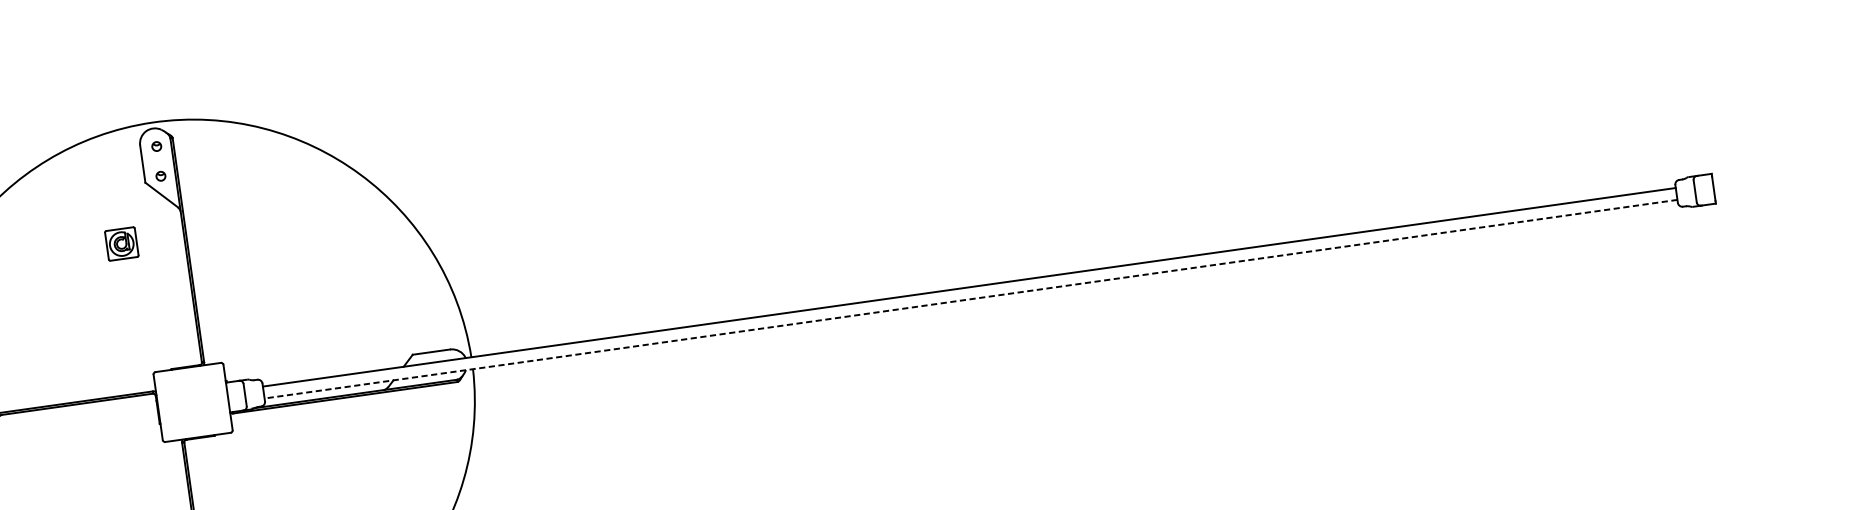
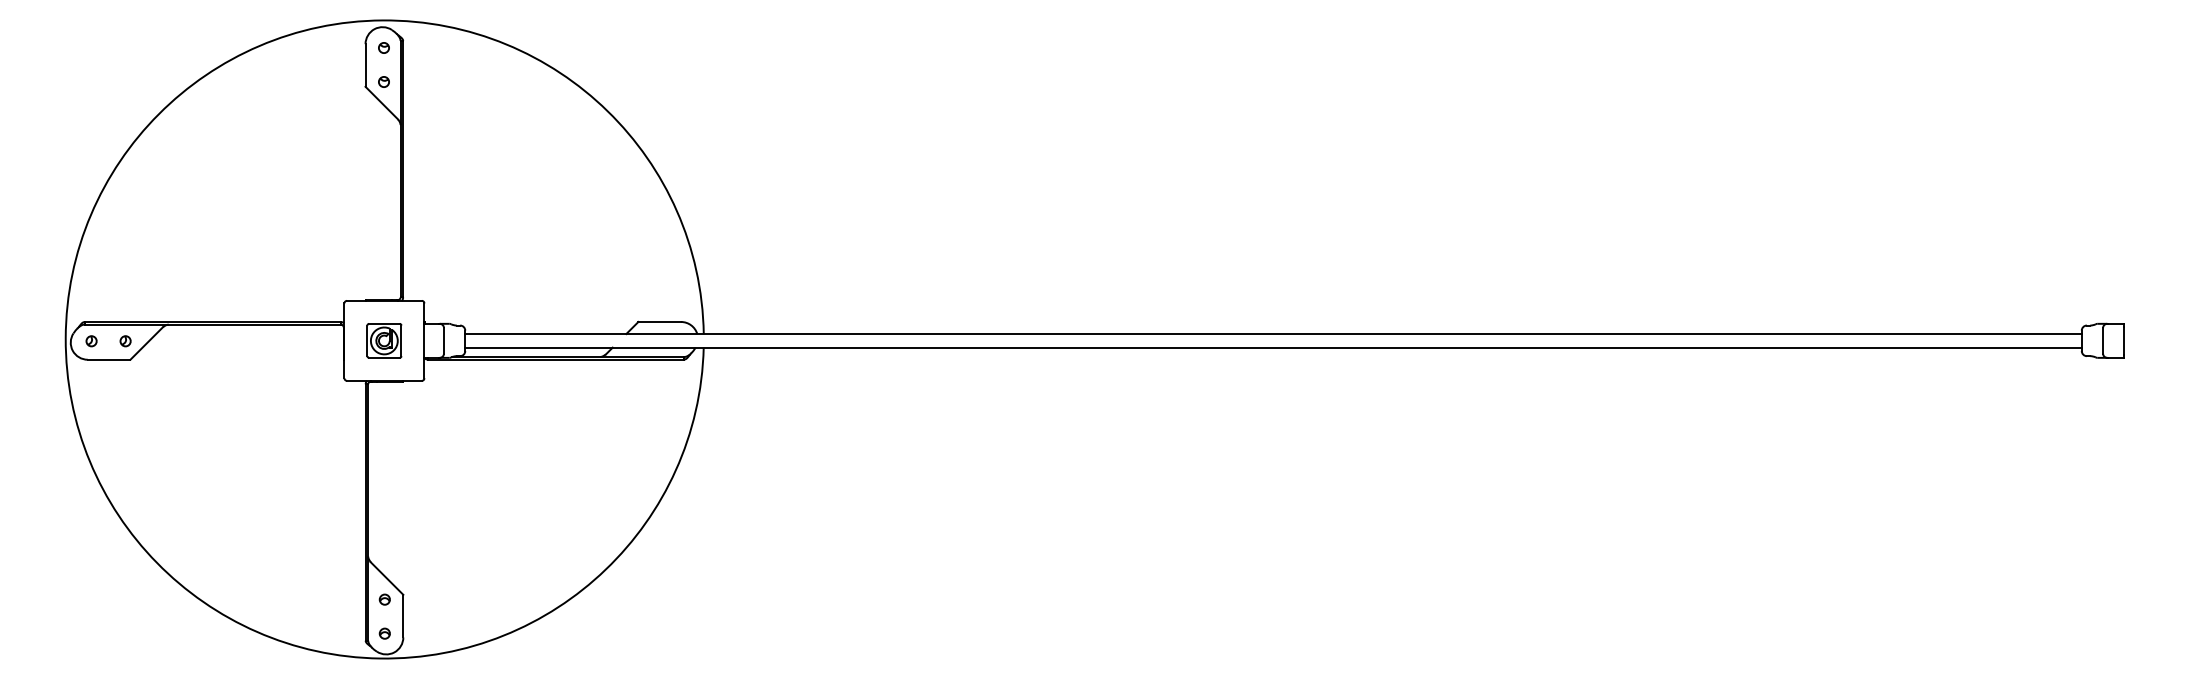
part: (121, 243) -> (384, 340), moved
line: (970, 299) -> (1273, 347), dashed -> solid

